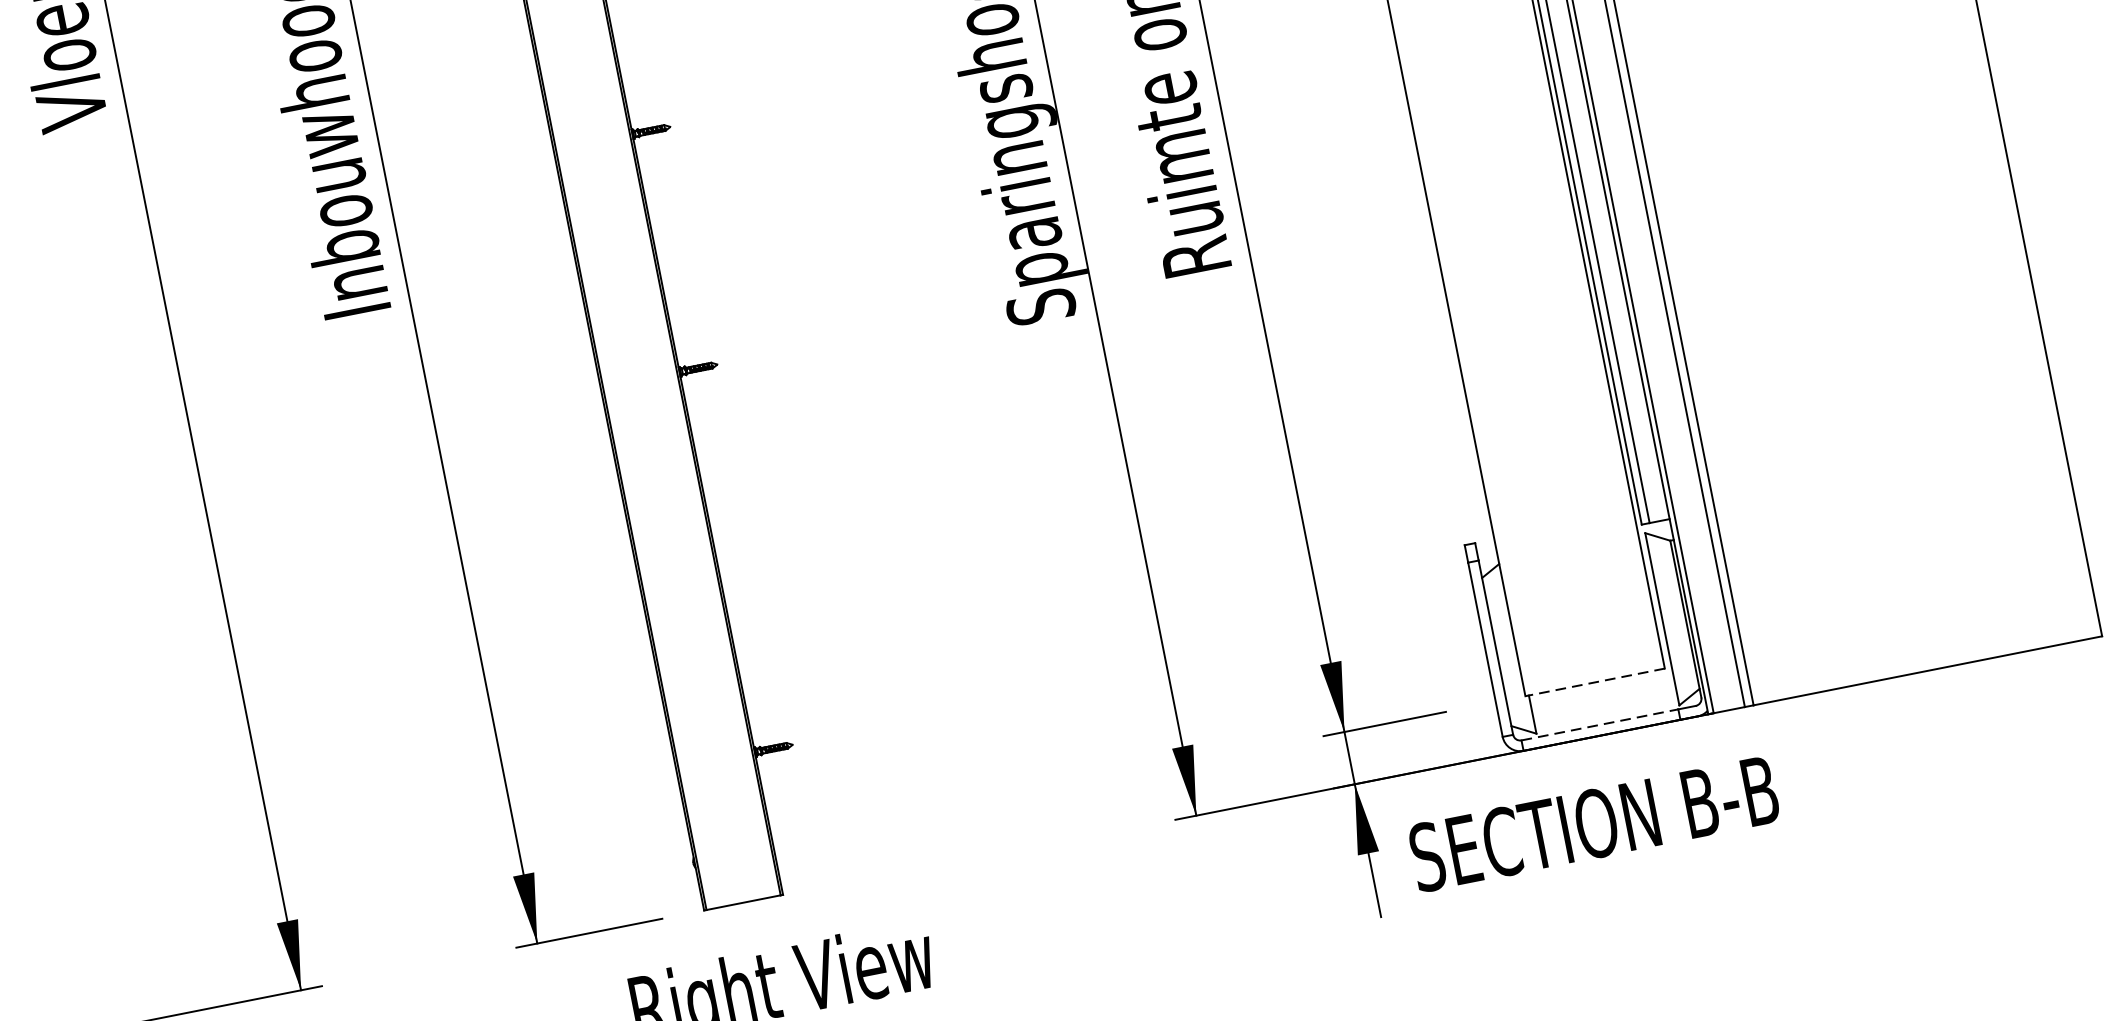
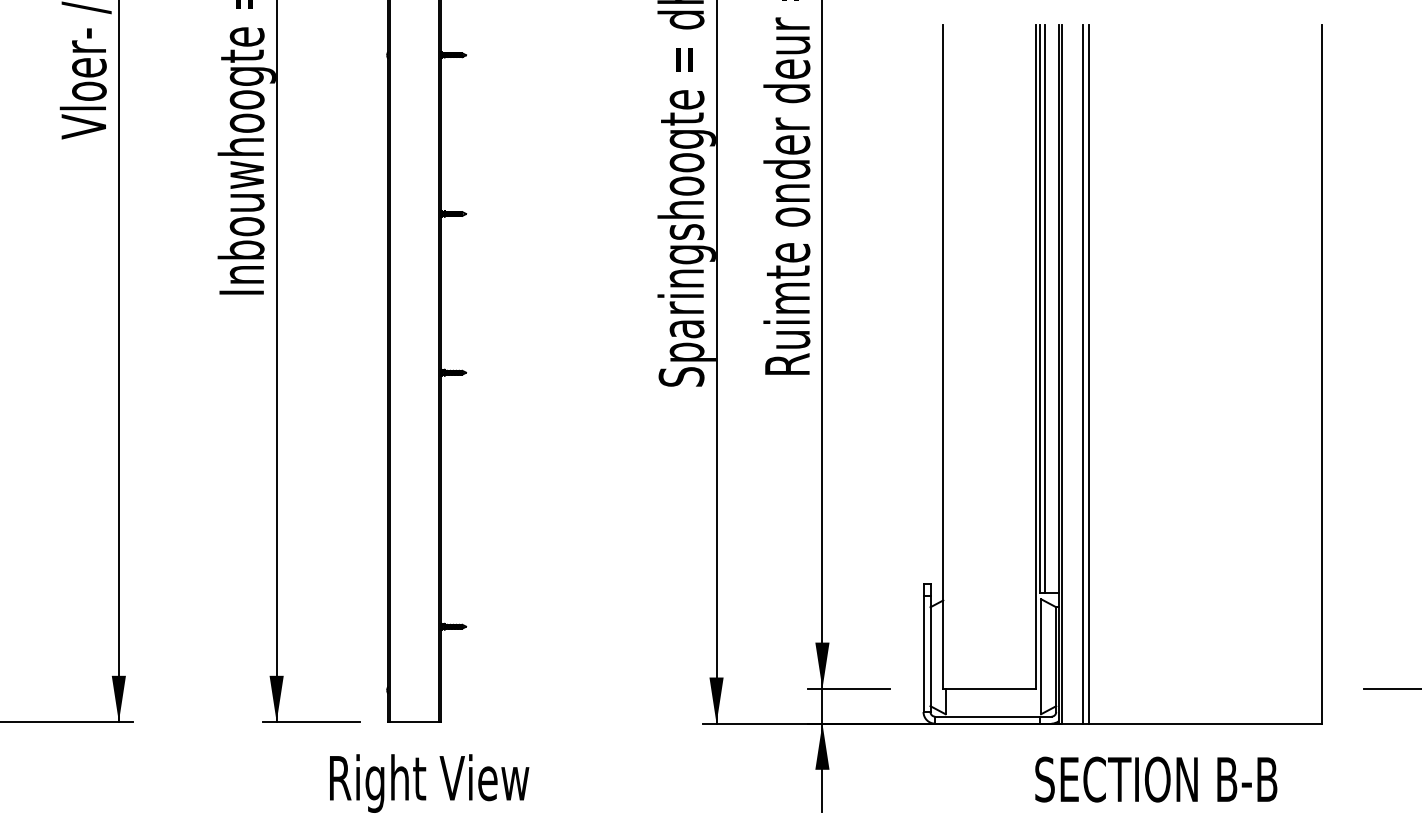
line: (1594, 682) -> (989, 688), dashed -> solid
line: (1601, 724) -> (988, 716), dashed -> solid
text: (1594, 823) -> (1156, 779), moved

